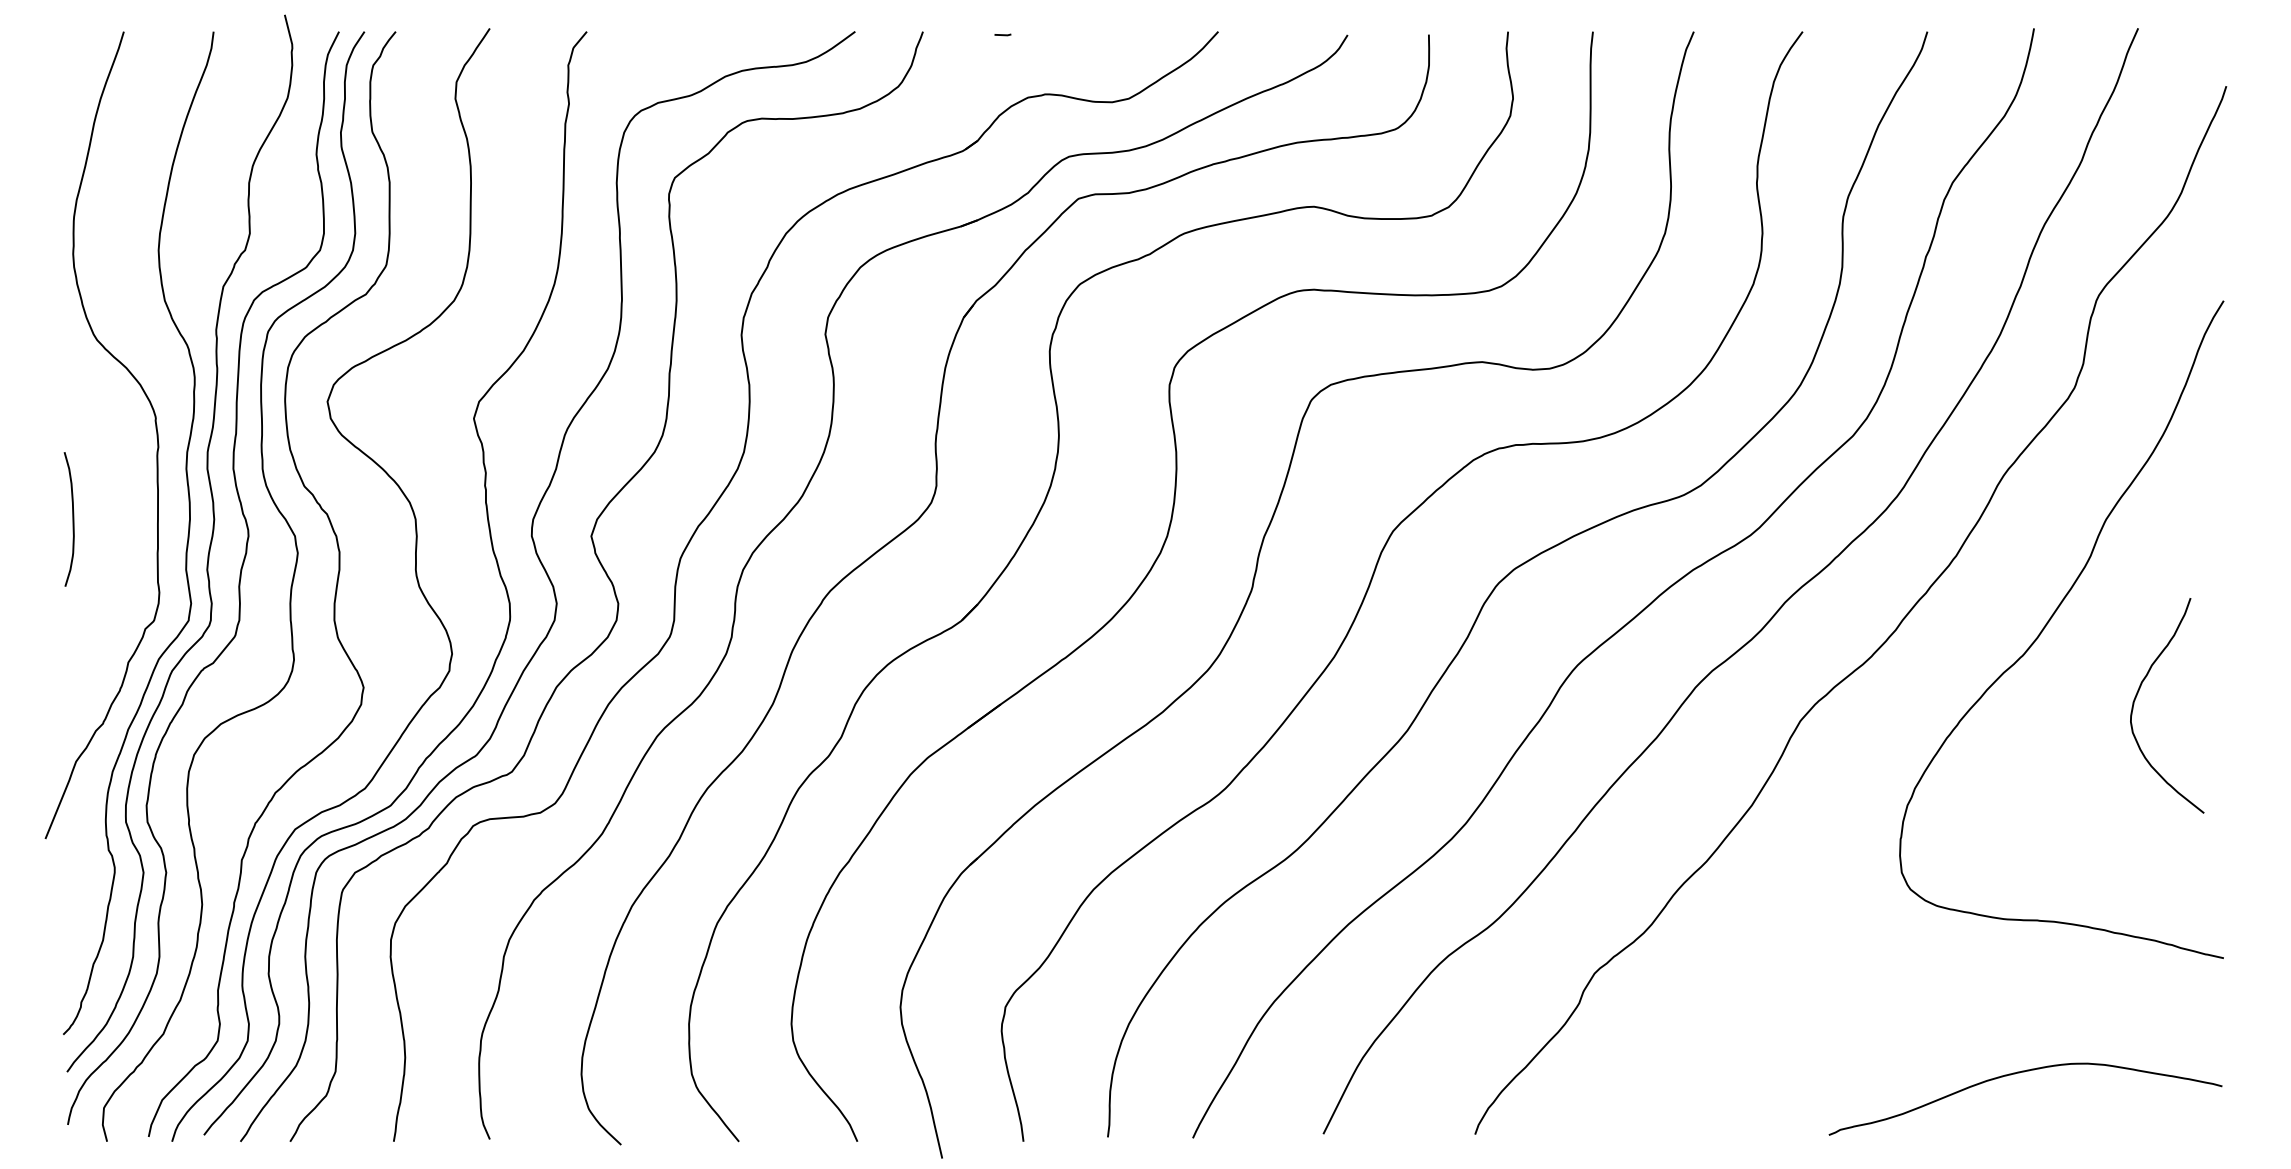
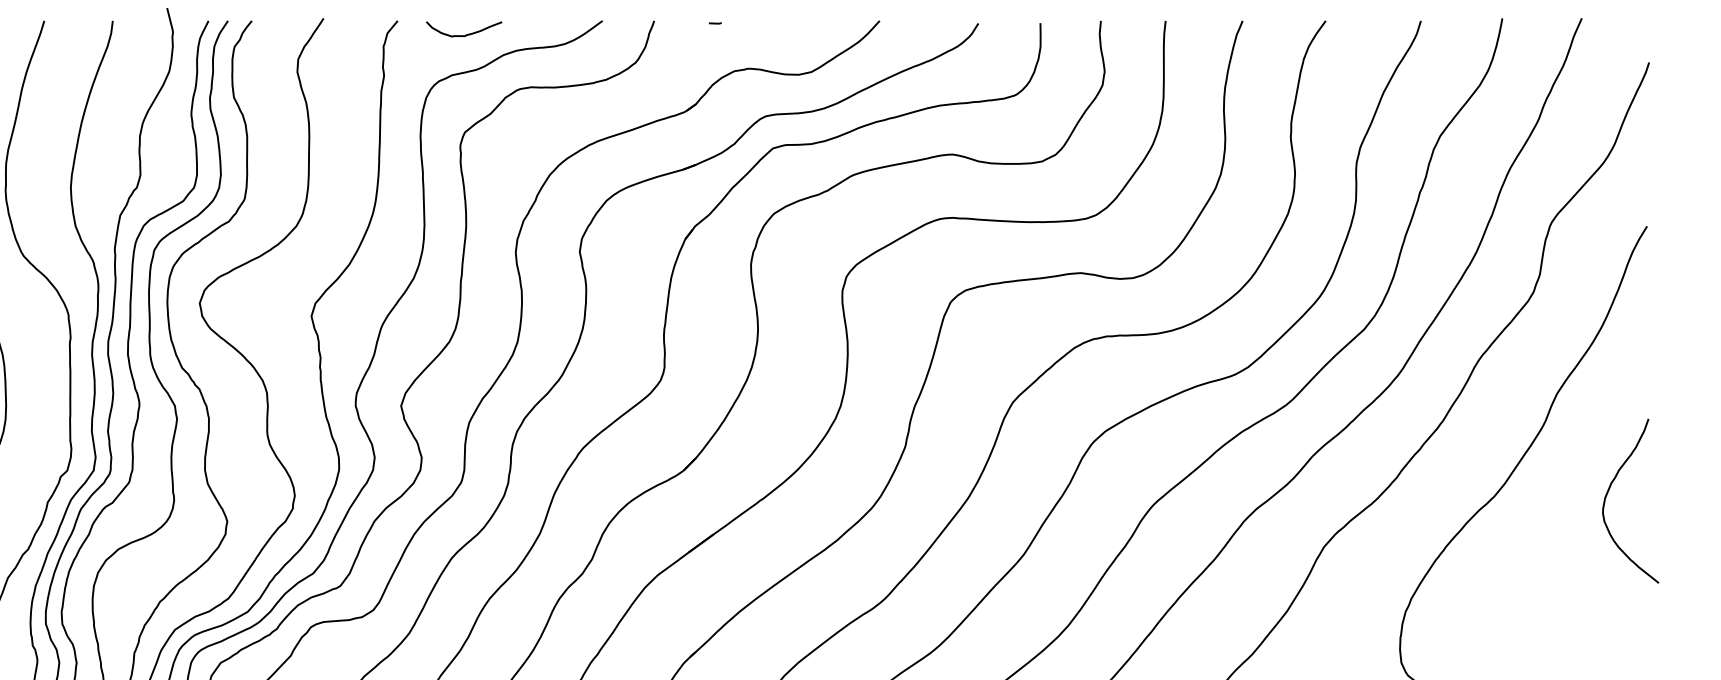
curve: (676, 49) -> (466, 34), added
curve: (2139, 691) -> (1609, 490), moved

